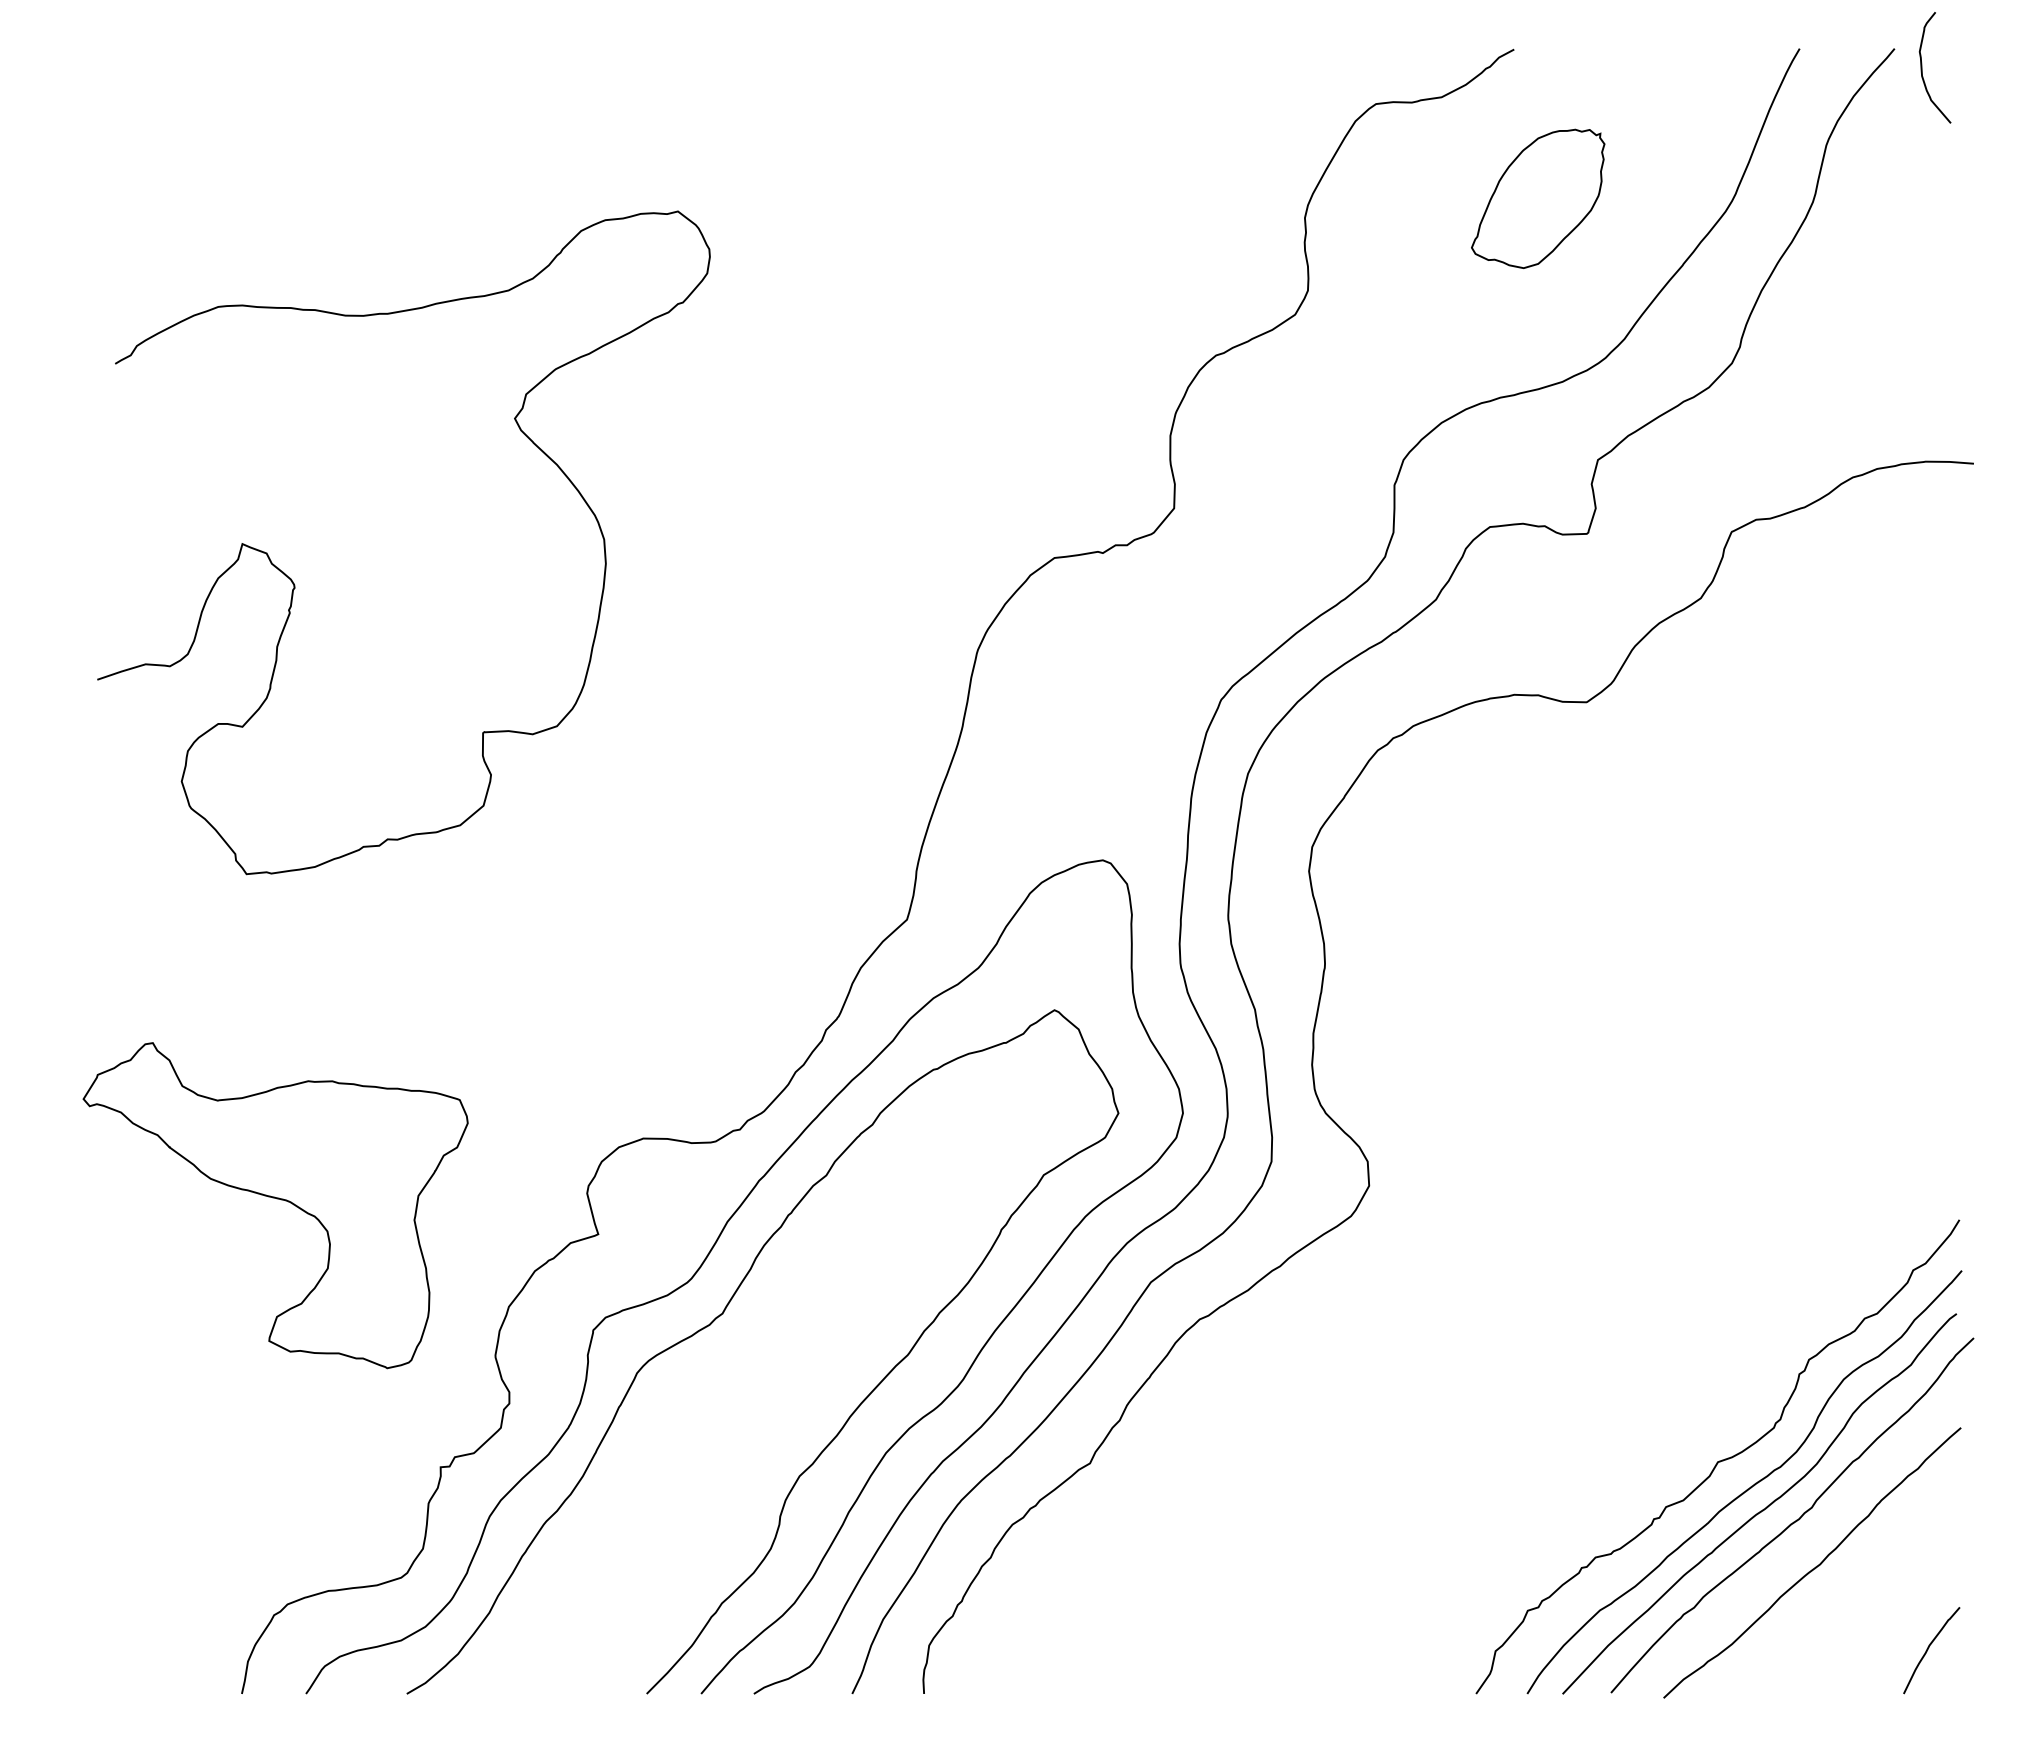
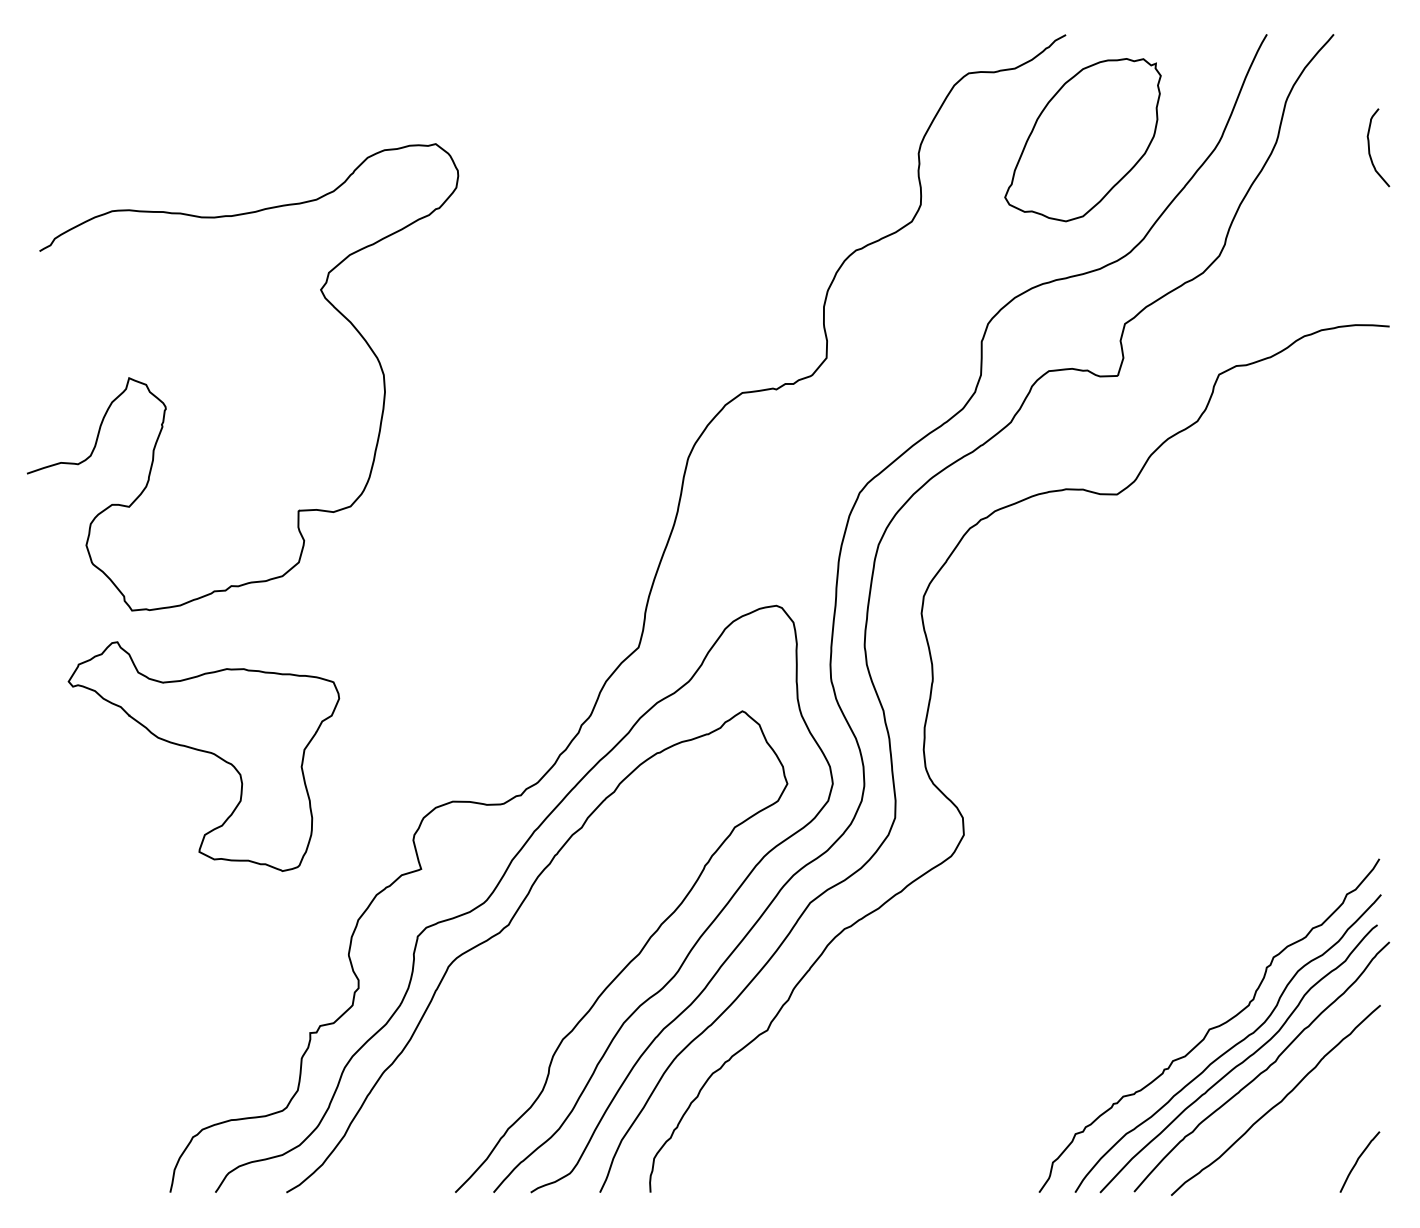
curve: (1922, 67) -> (1369, 147), moved
part: (1537, 198) -> (1082, 139), size x1.67
curve: (295, 585) -> (166, 407), moved
part: (277, 1199) -> (205, 752), moved

